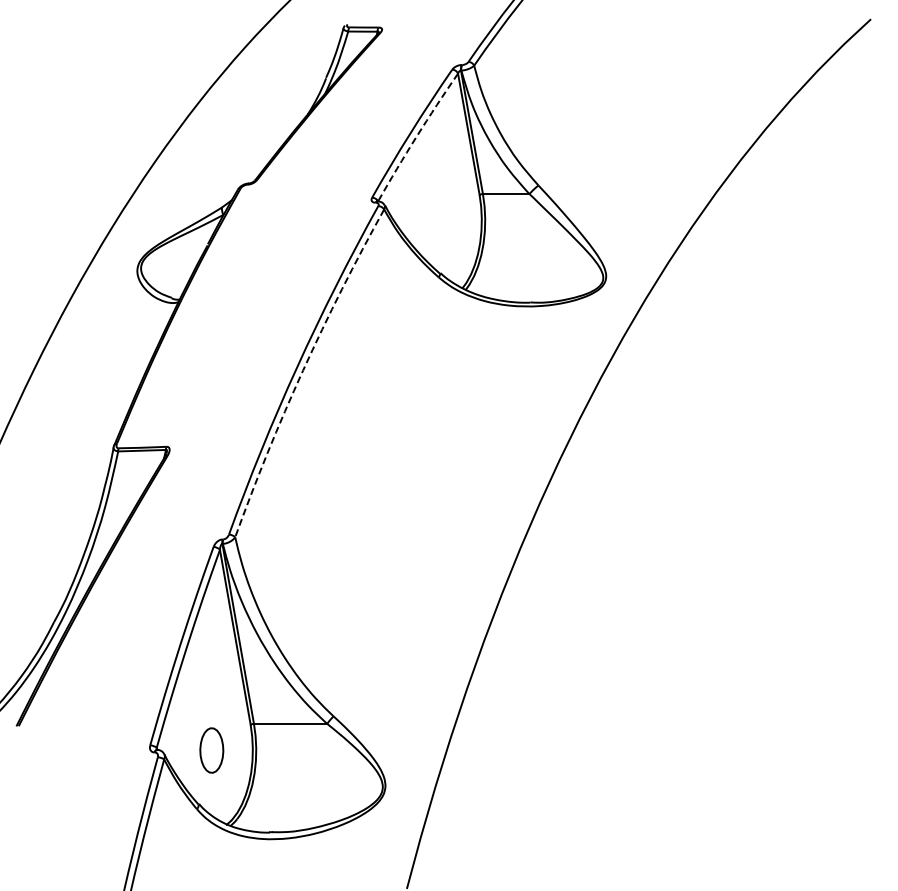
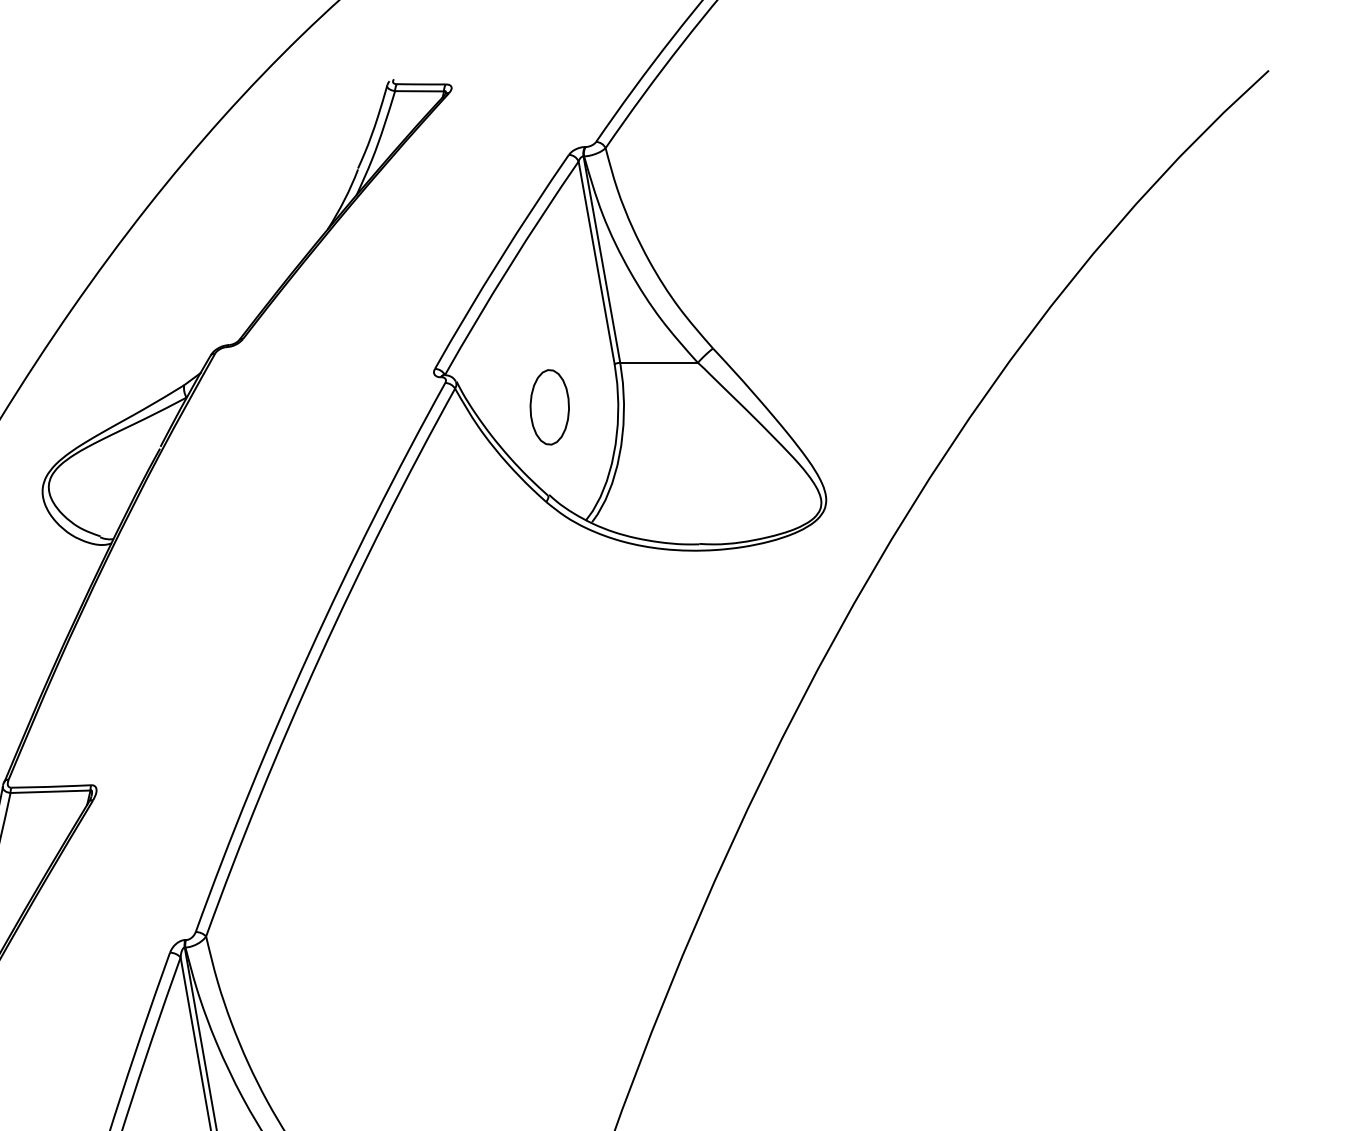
arc: (416, 136) -> (509, 266), dashed -> solid
part: (440, 220) -> (549, 406), added
arc: (303, 370) -> (320, 657), dashed -> solid

